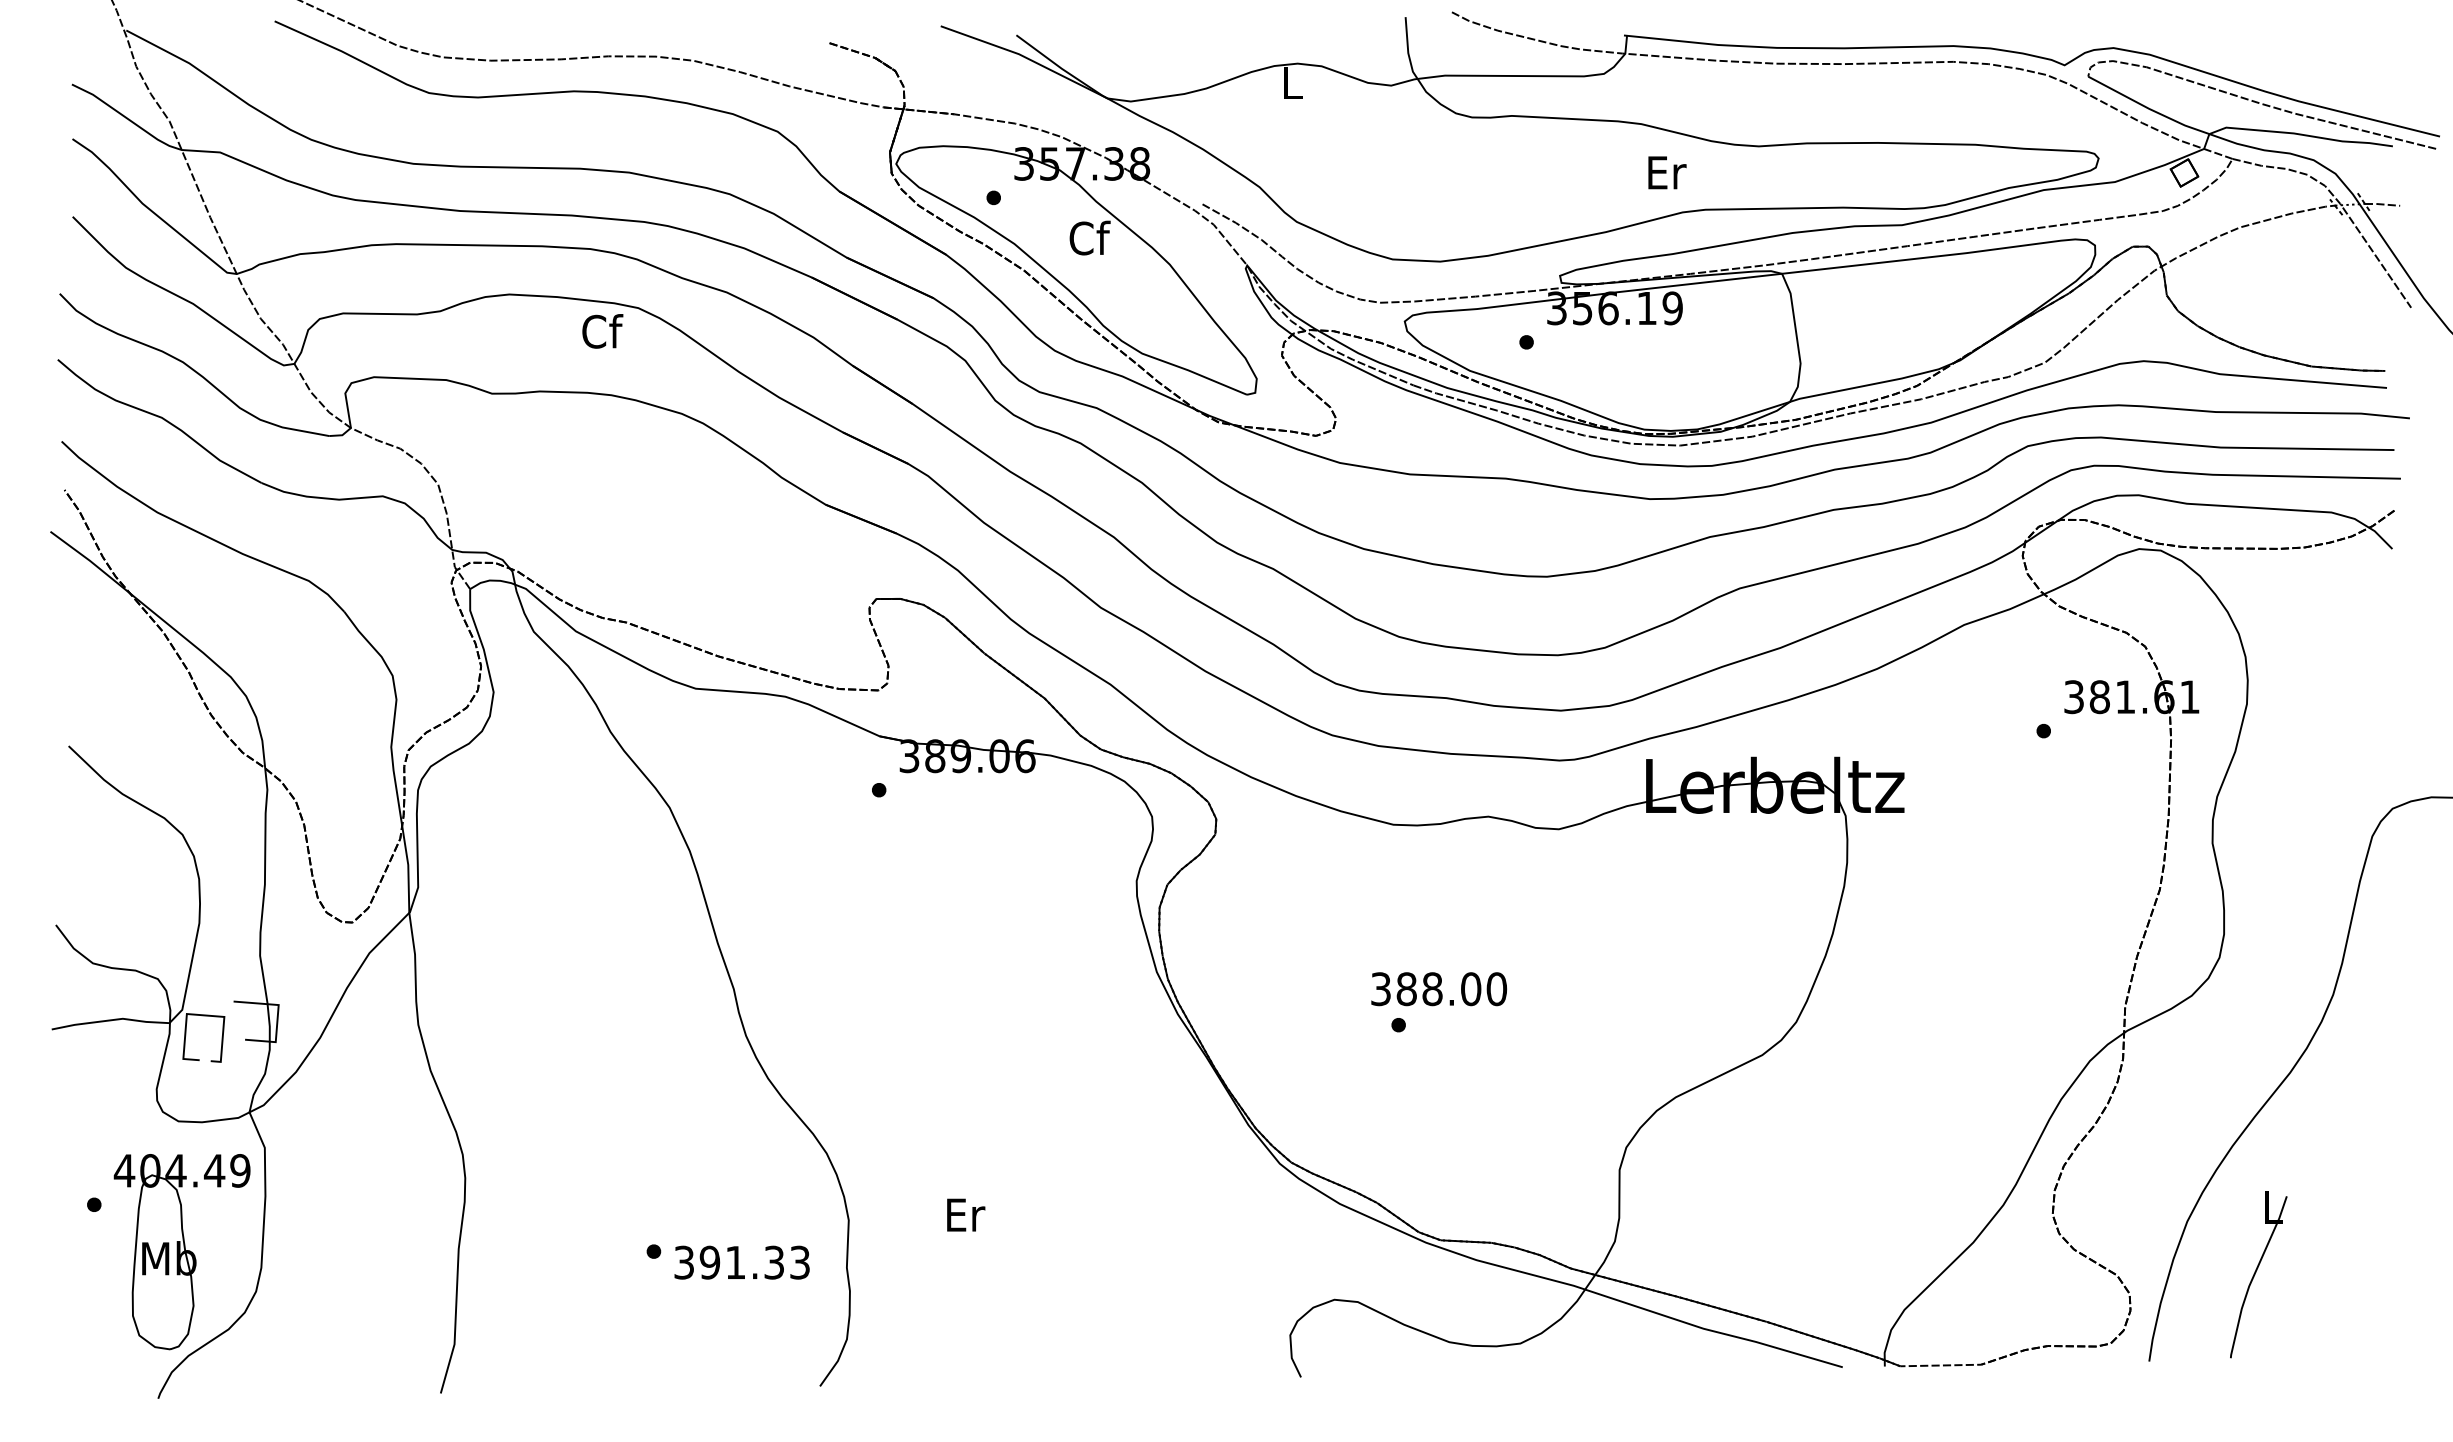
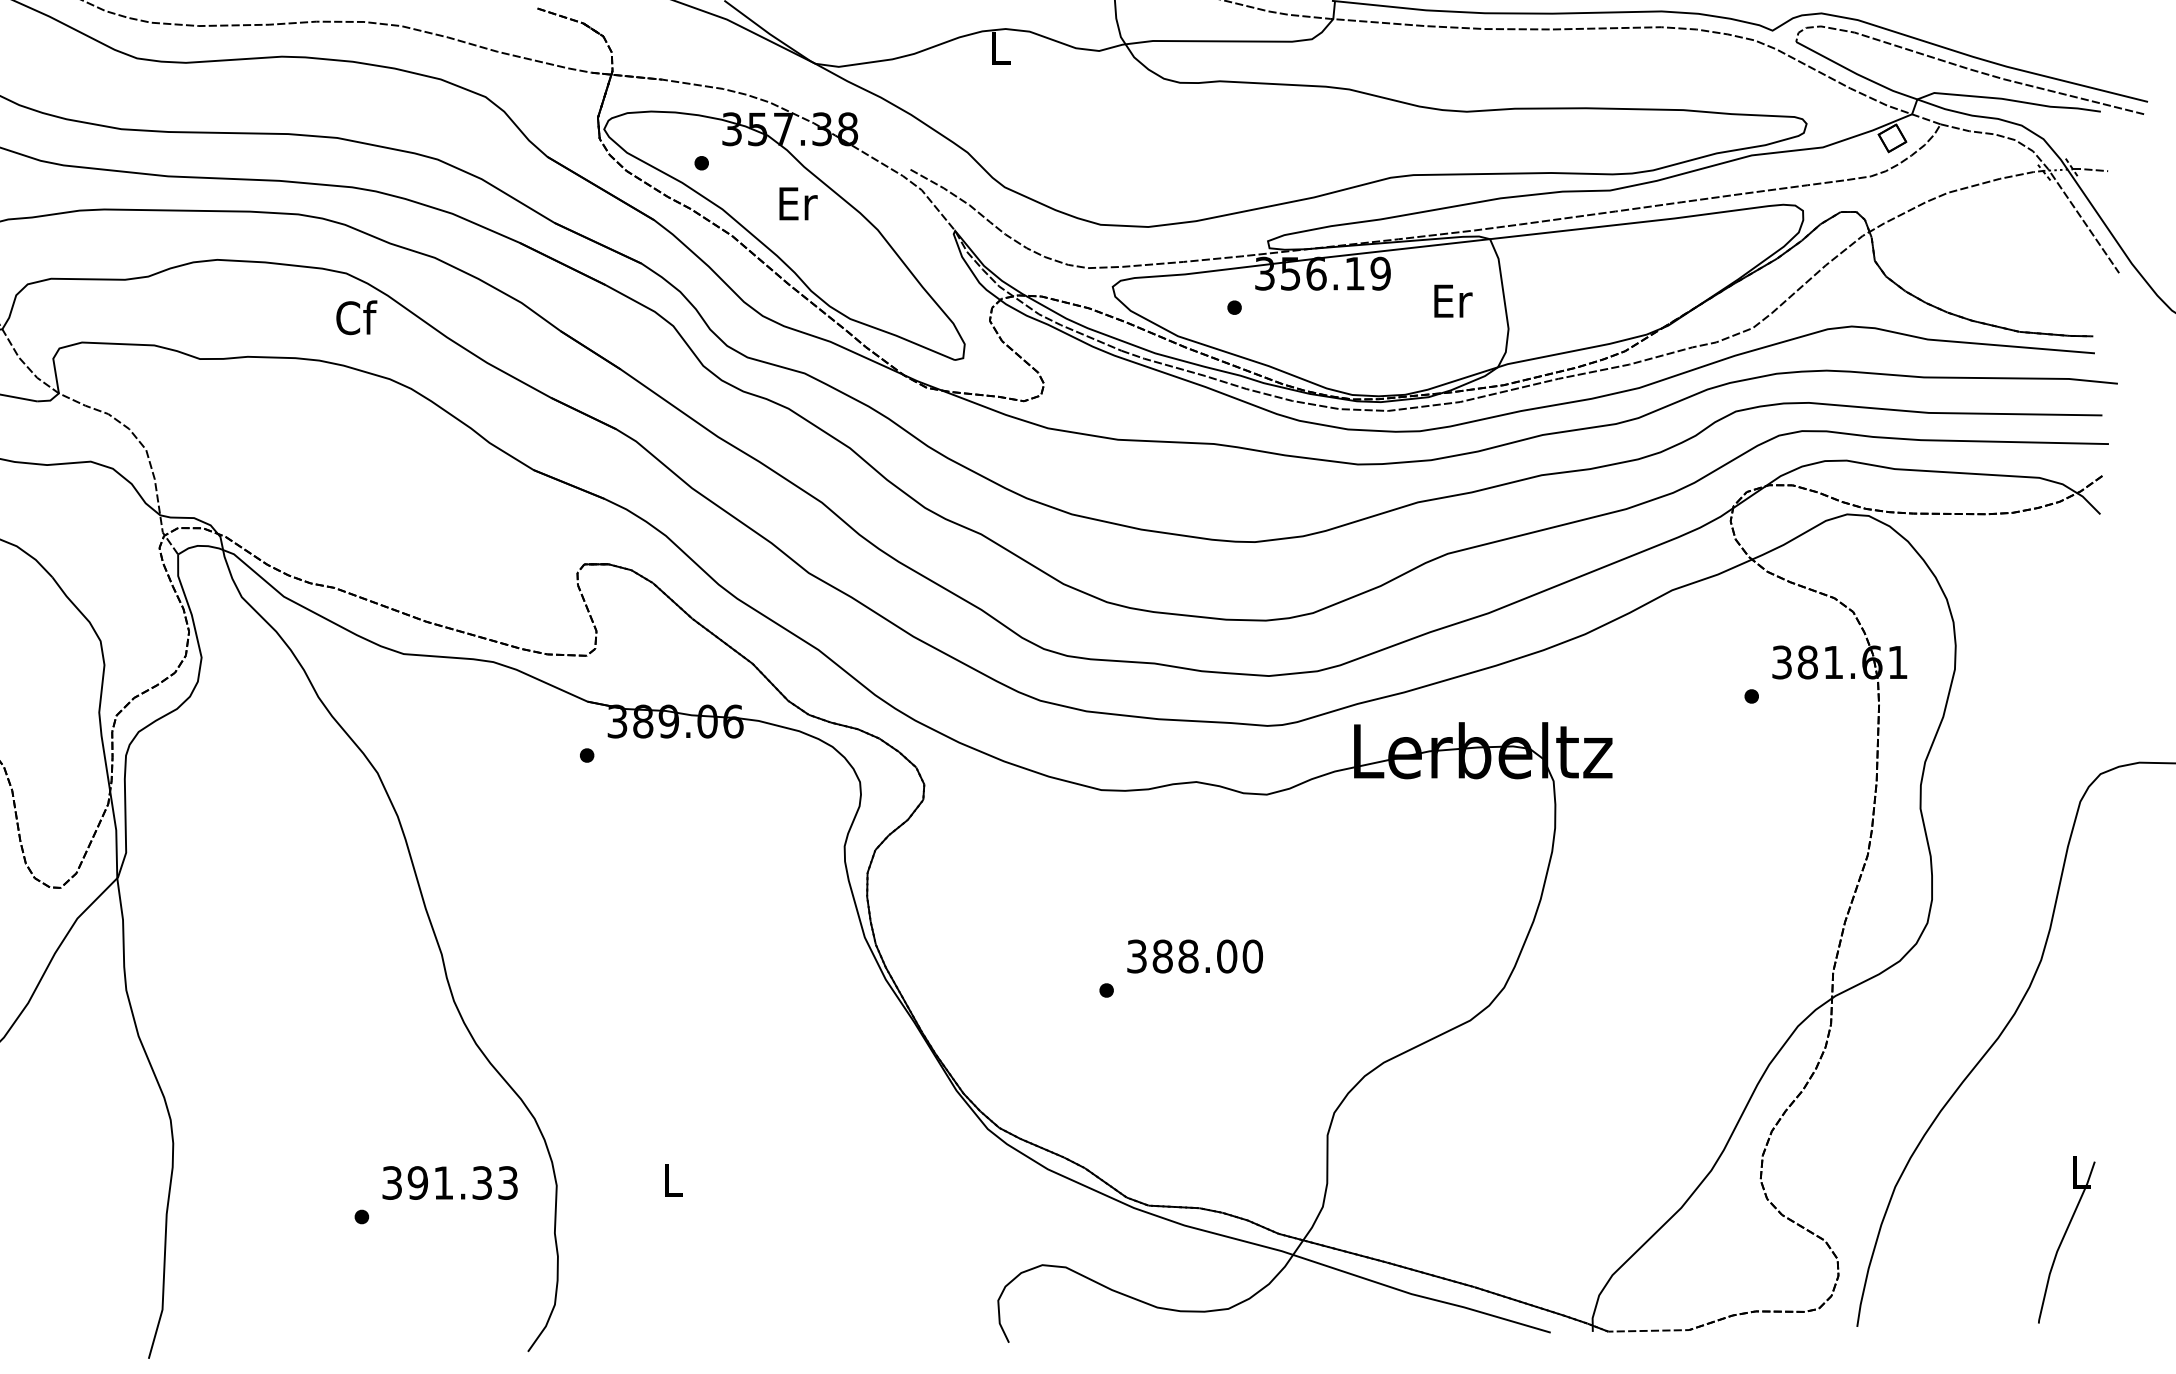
text: (1667, 172) -> (1453, 300), moved
text: (1089, 237) -> (797, 202), Cf -> Er
text: (602, 331) -> (356, 317), moved
text: (1439, 989) -> (1195, 956), moved
text: (966, 1214) -> (674, 1179), Er -> L
text: (741, 1262) -> (449, 1182), moved
part: (2258, 1274) -> (2066, 1239), moved

